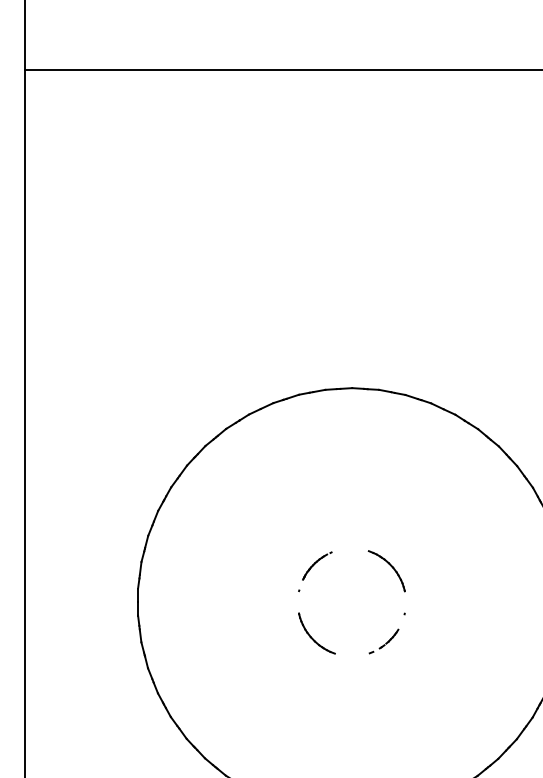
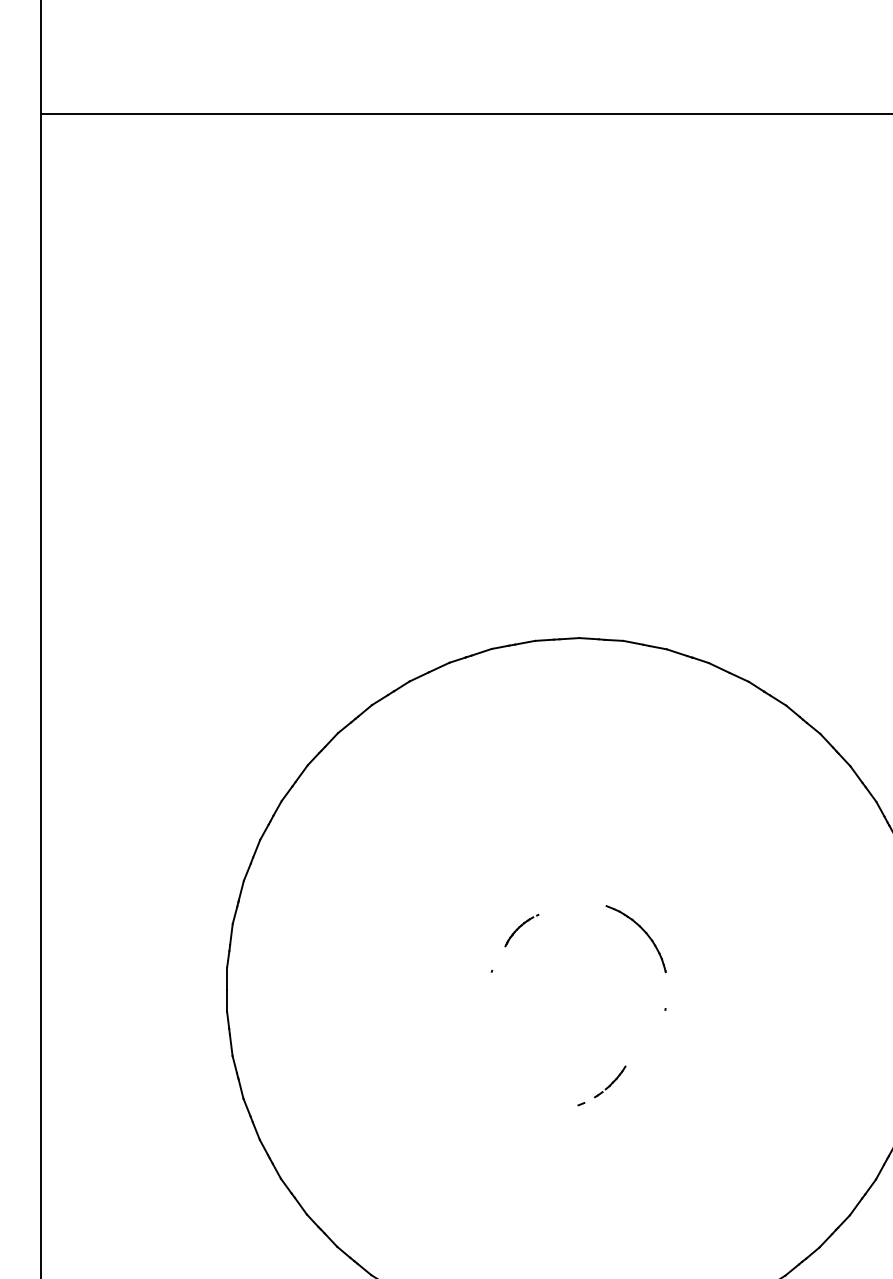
part: (317, 565) -> (522, 929), size x0.7
part: (316, 633) -> (520, 1041), removed
part: (383, 641) -> (601, 1085), moved

